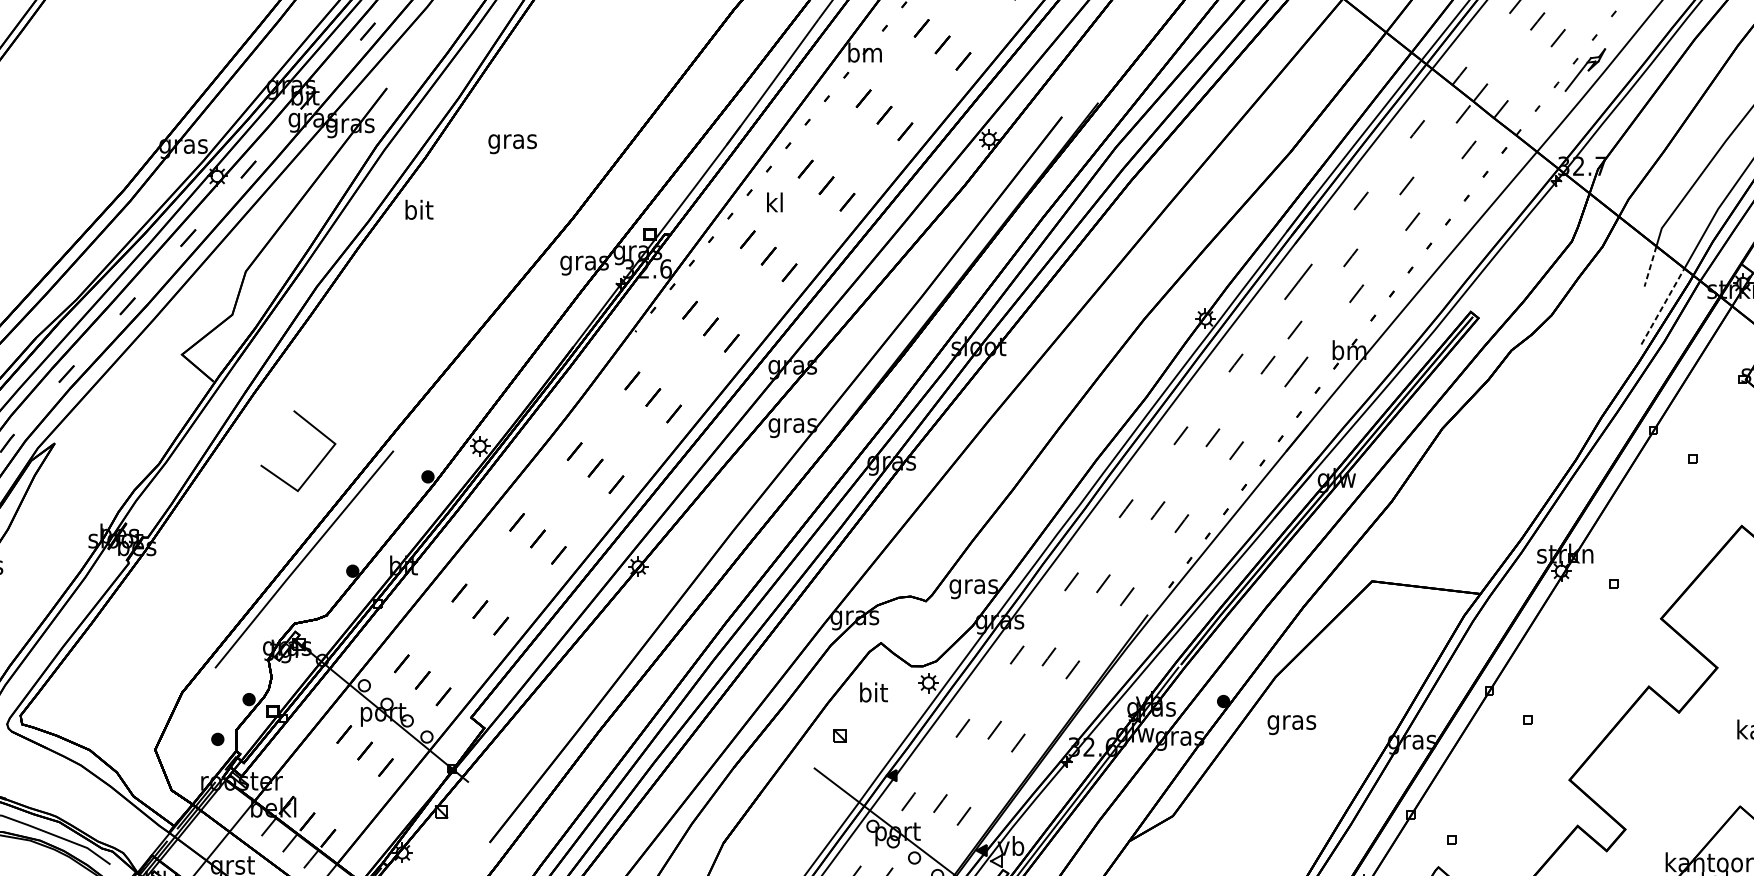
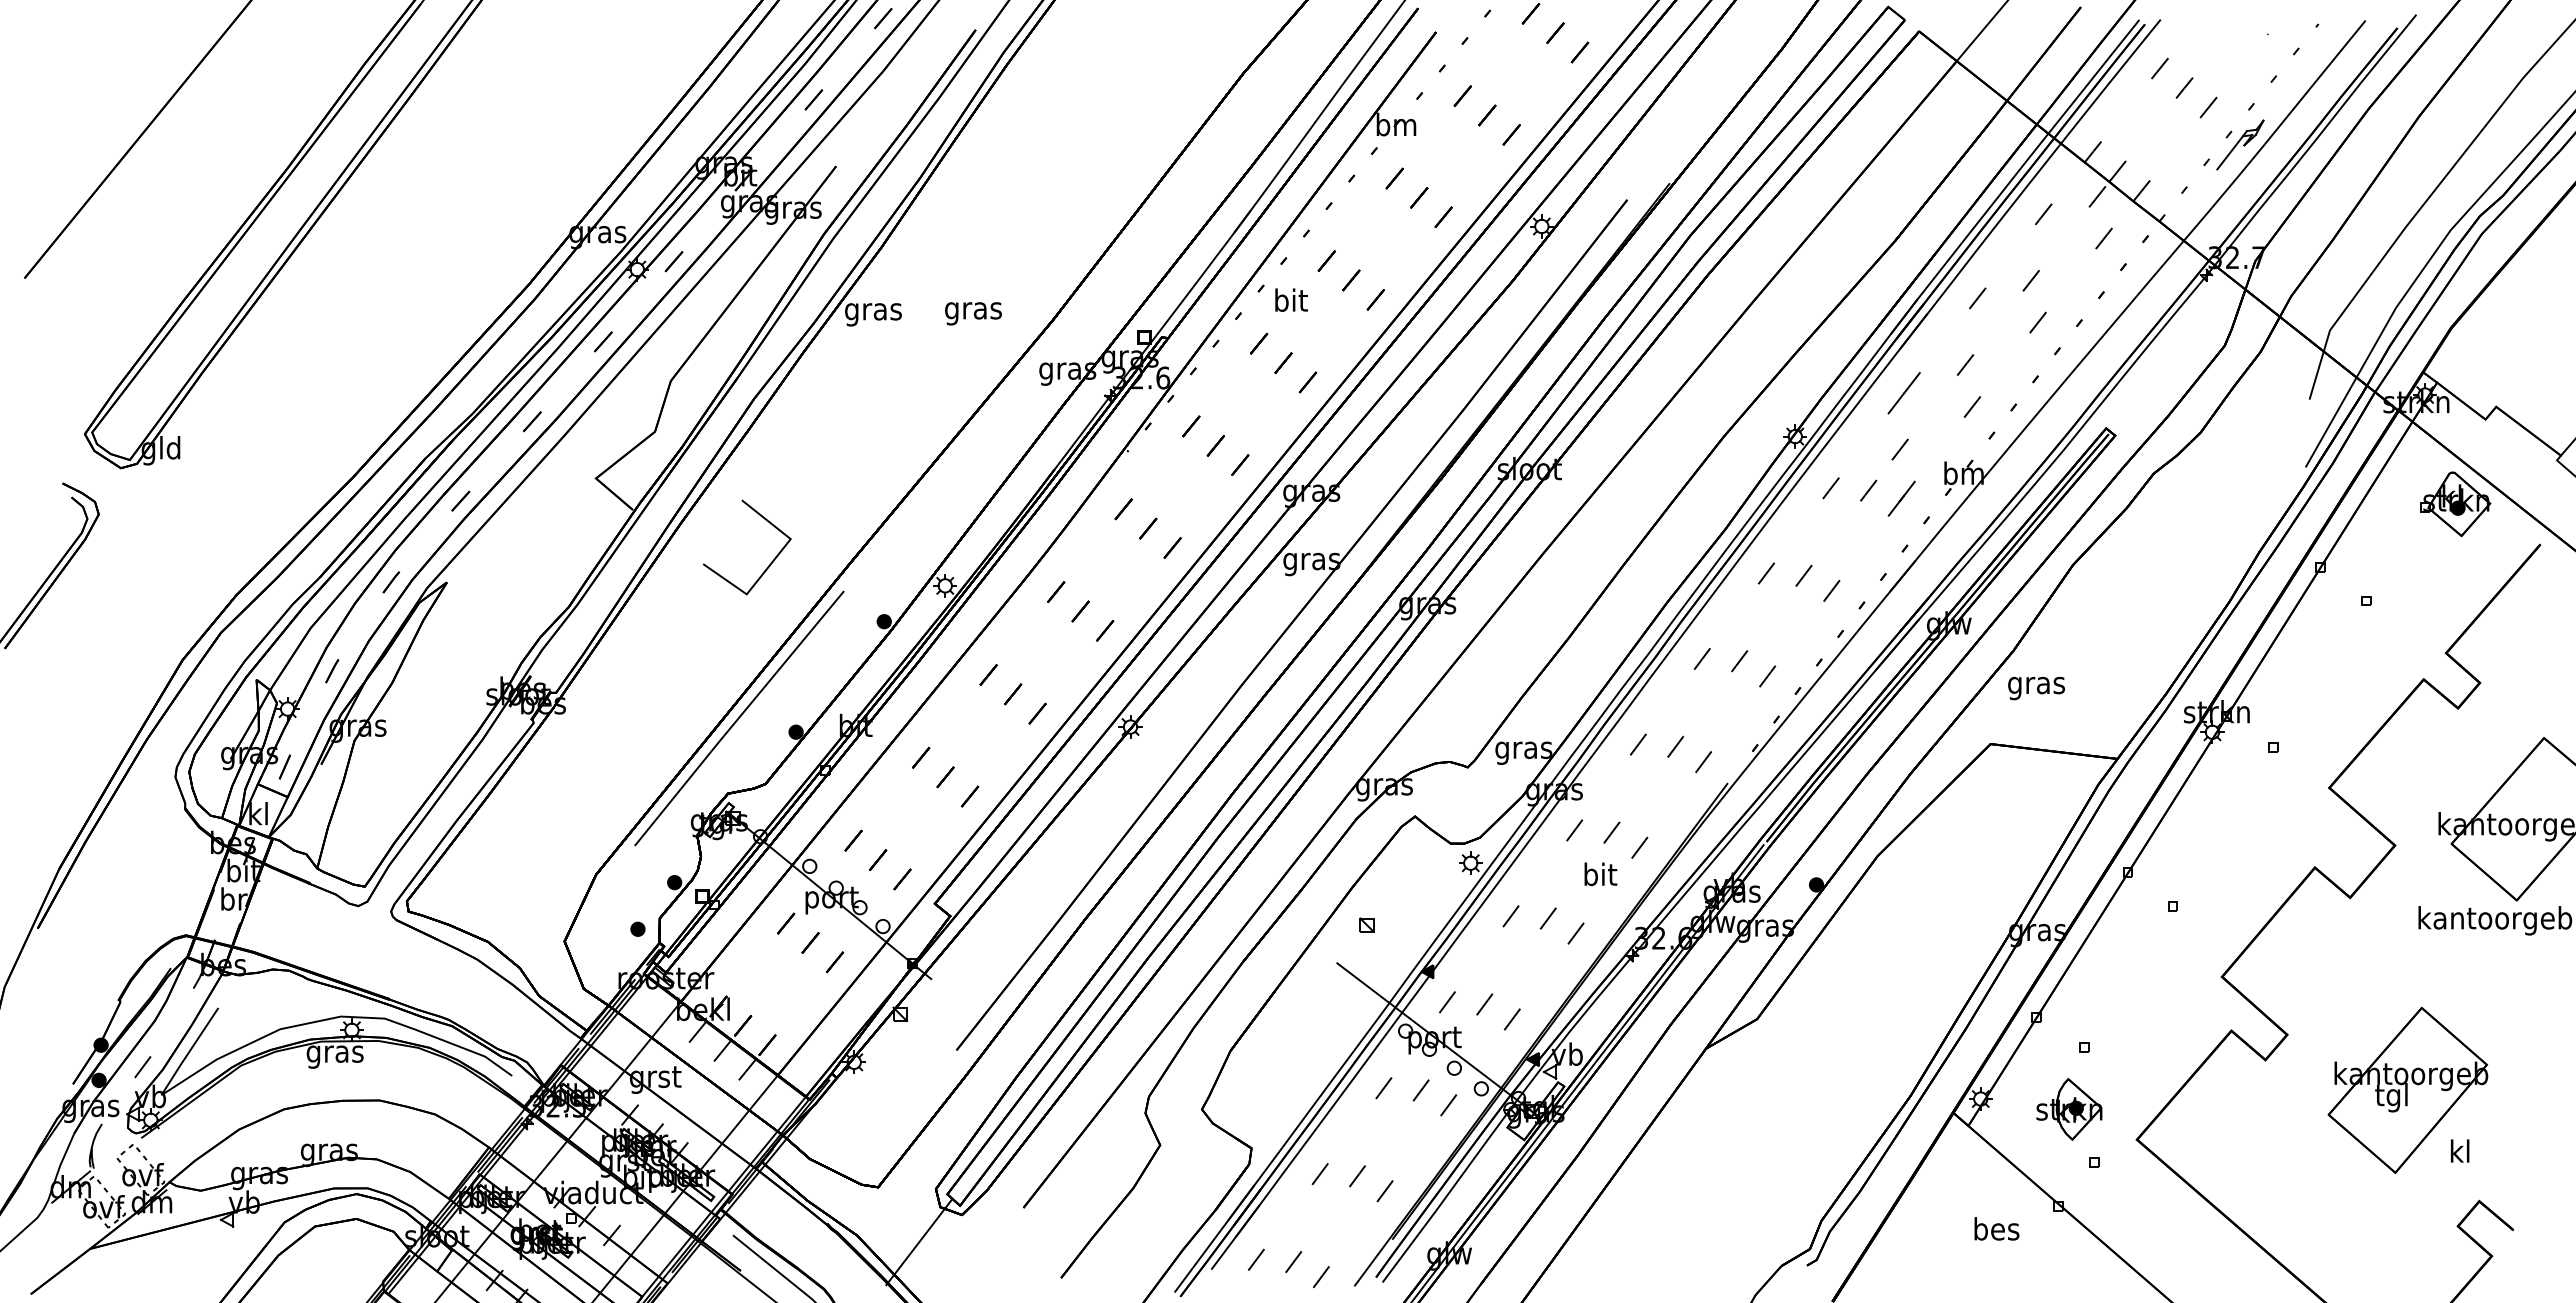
text: (512, 143) -> (973, 313), moved
text: (775, 201) -> (1291, 299), kl -> bit
text: (418, 212) -> (873, 311), bit -> gras
line: (1650, 266) -> (2316, 375), dashed -> solid
line: (1663, 306) -> (2331, 421), dashed -> solid
line: (318, 463) -> (770, 562), moved
text: (873, 692) -> (1600, 874), moved
text: (1291, 725) -> (2036, 688), moved

